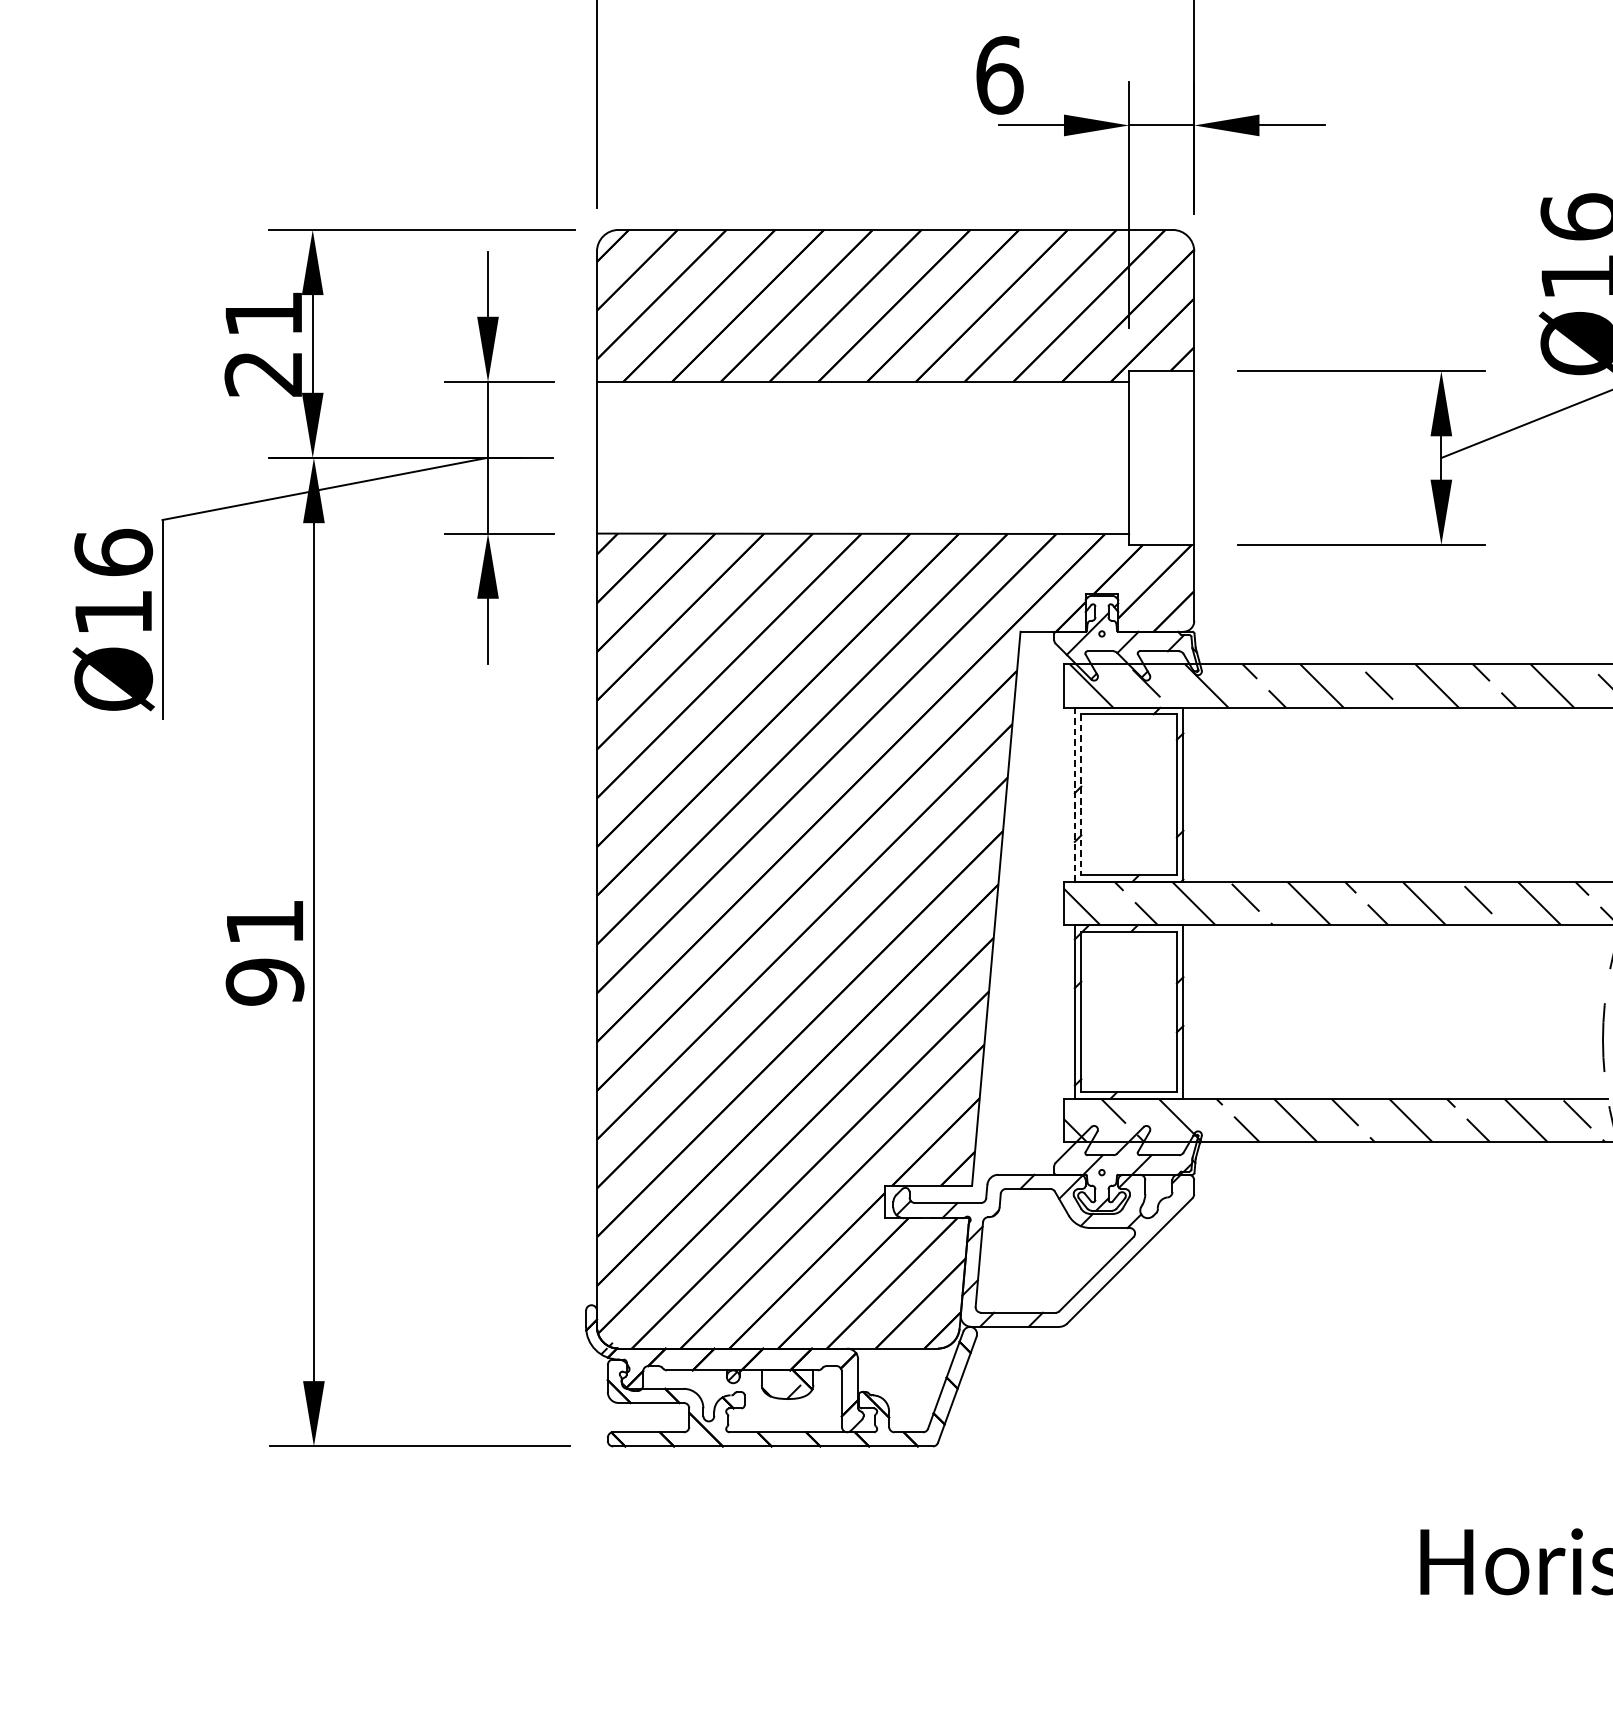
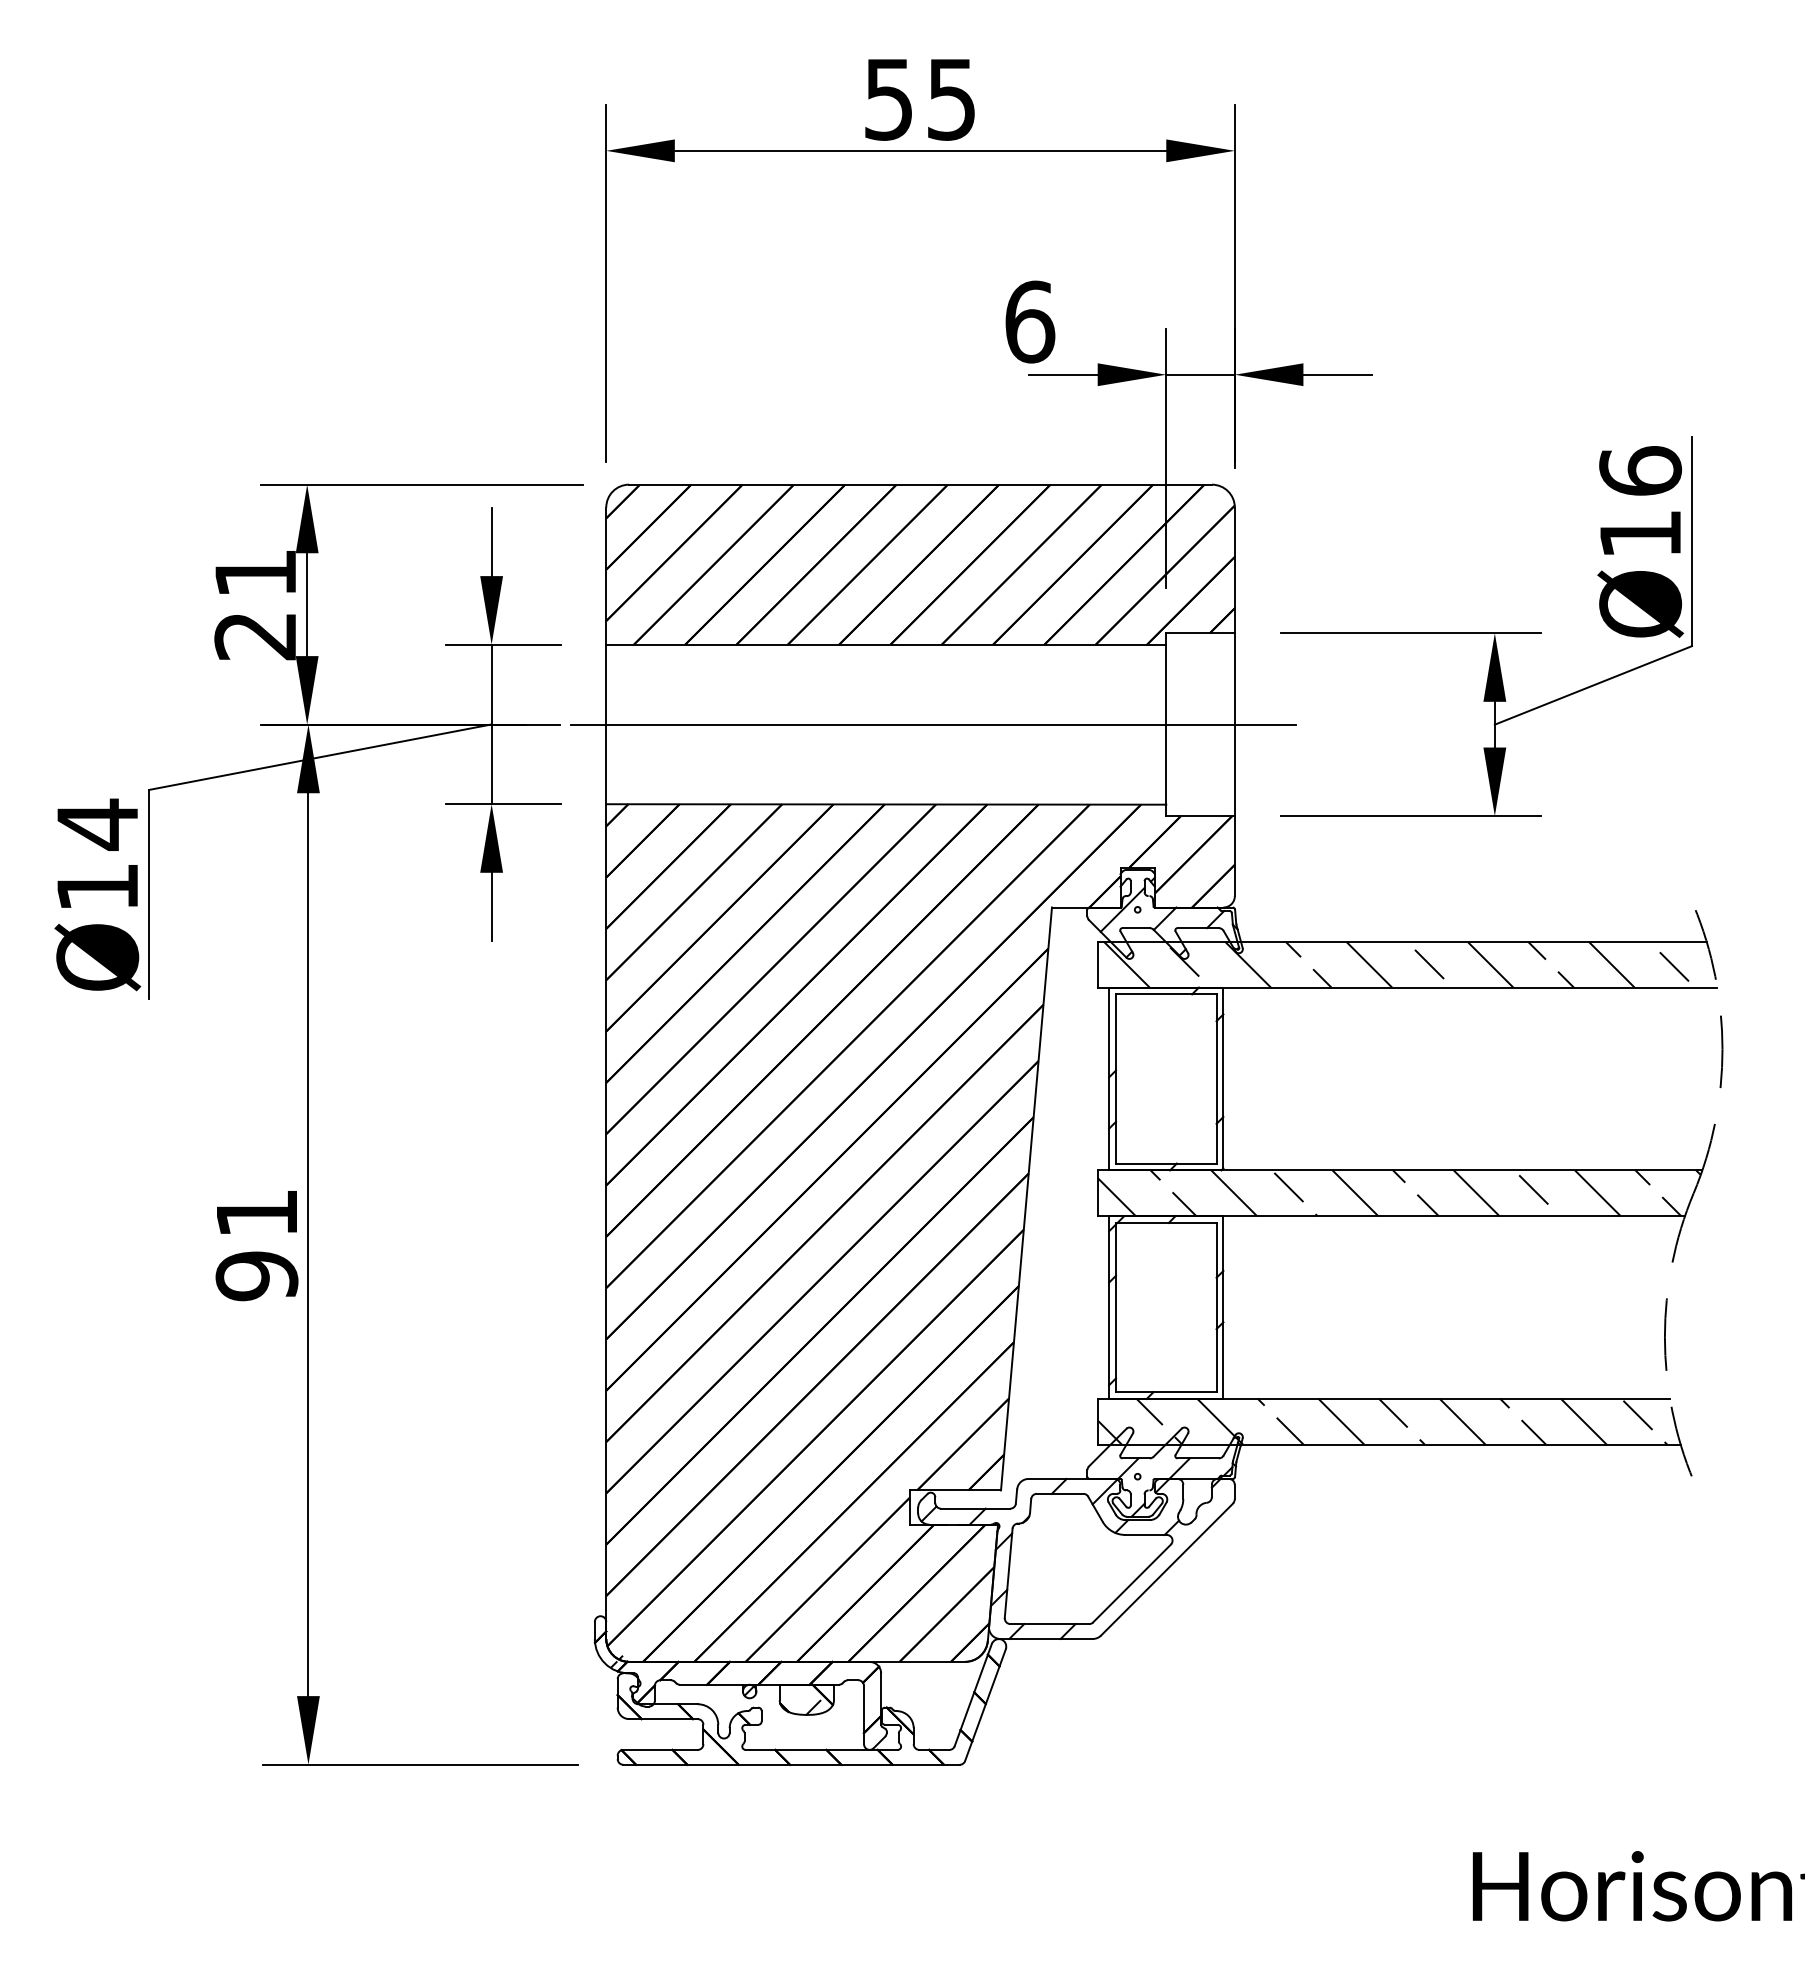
line: (907, 457) -> (933, 724), added
text: (113, 552) -> (97, 824), Ø16 -> Ø14
line: (1080, 794) -> (1115, 1078), dashed -> solid
line: (1075, 795) -> (1109, 1079), dashed -> solid

